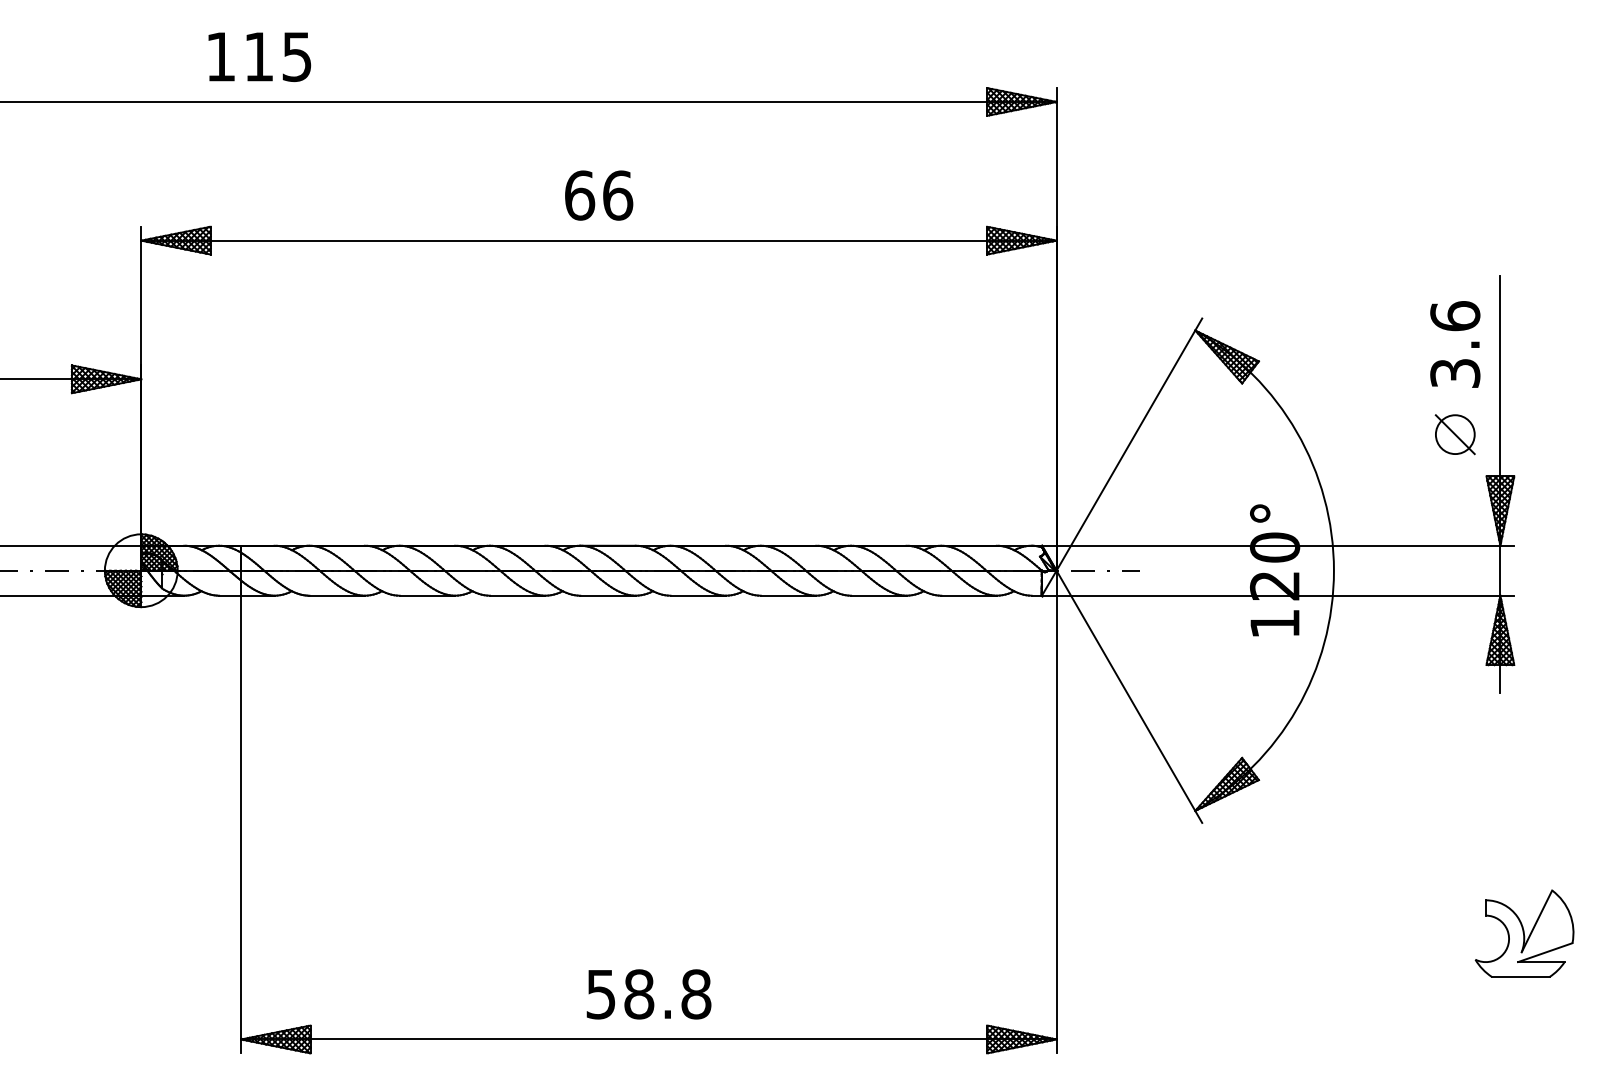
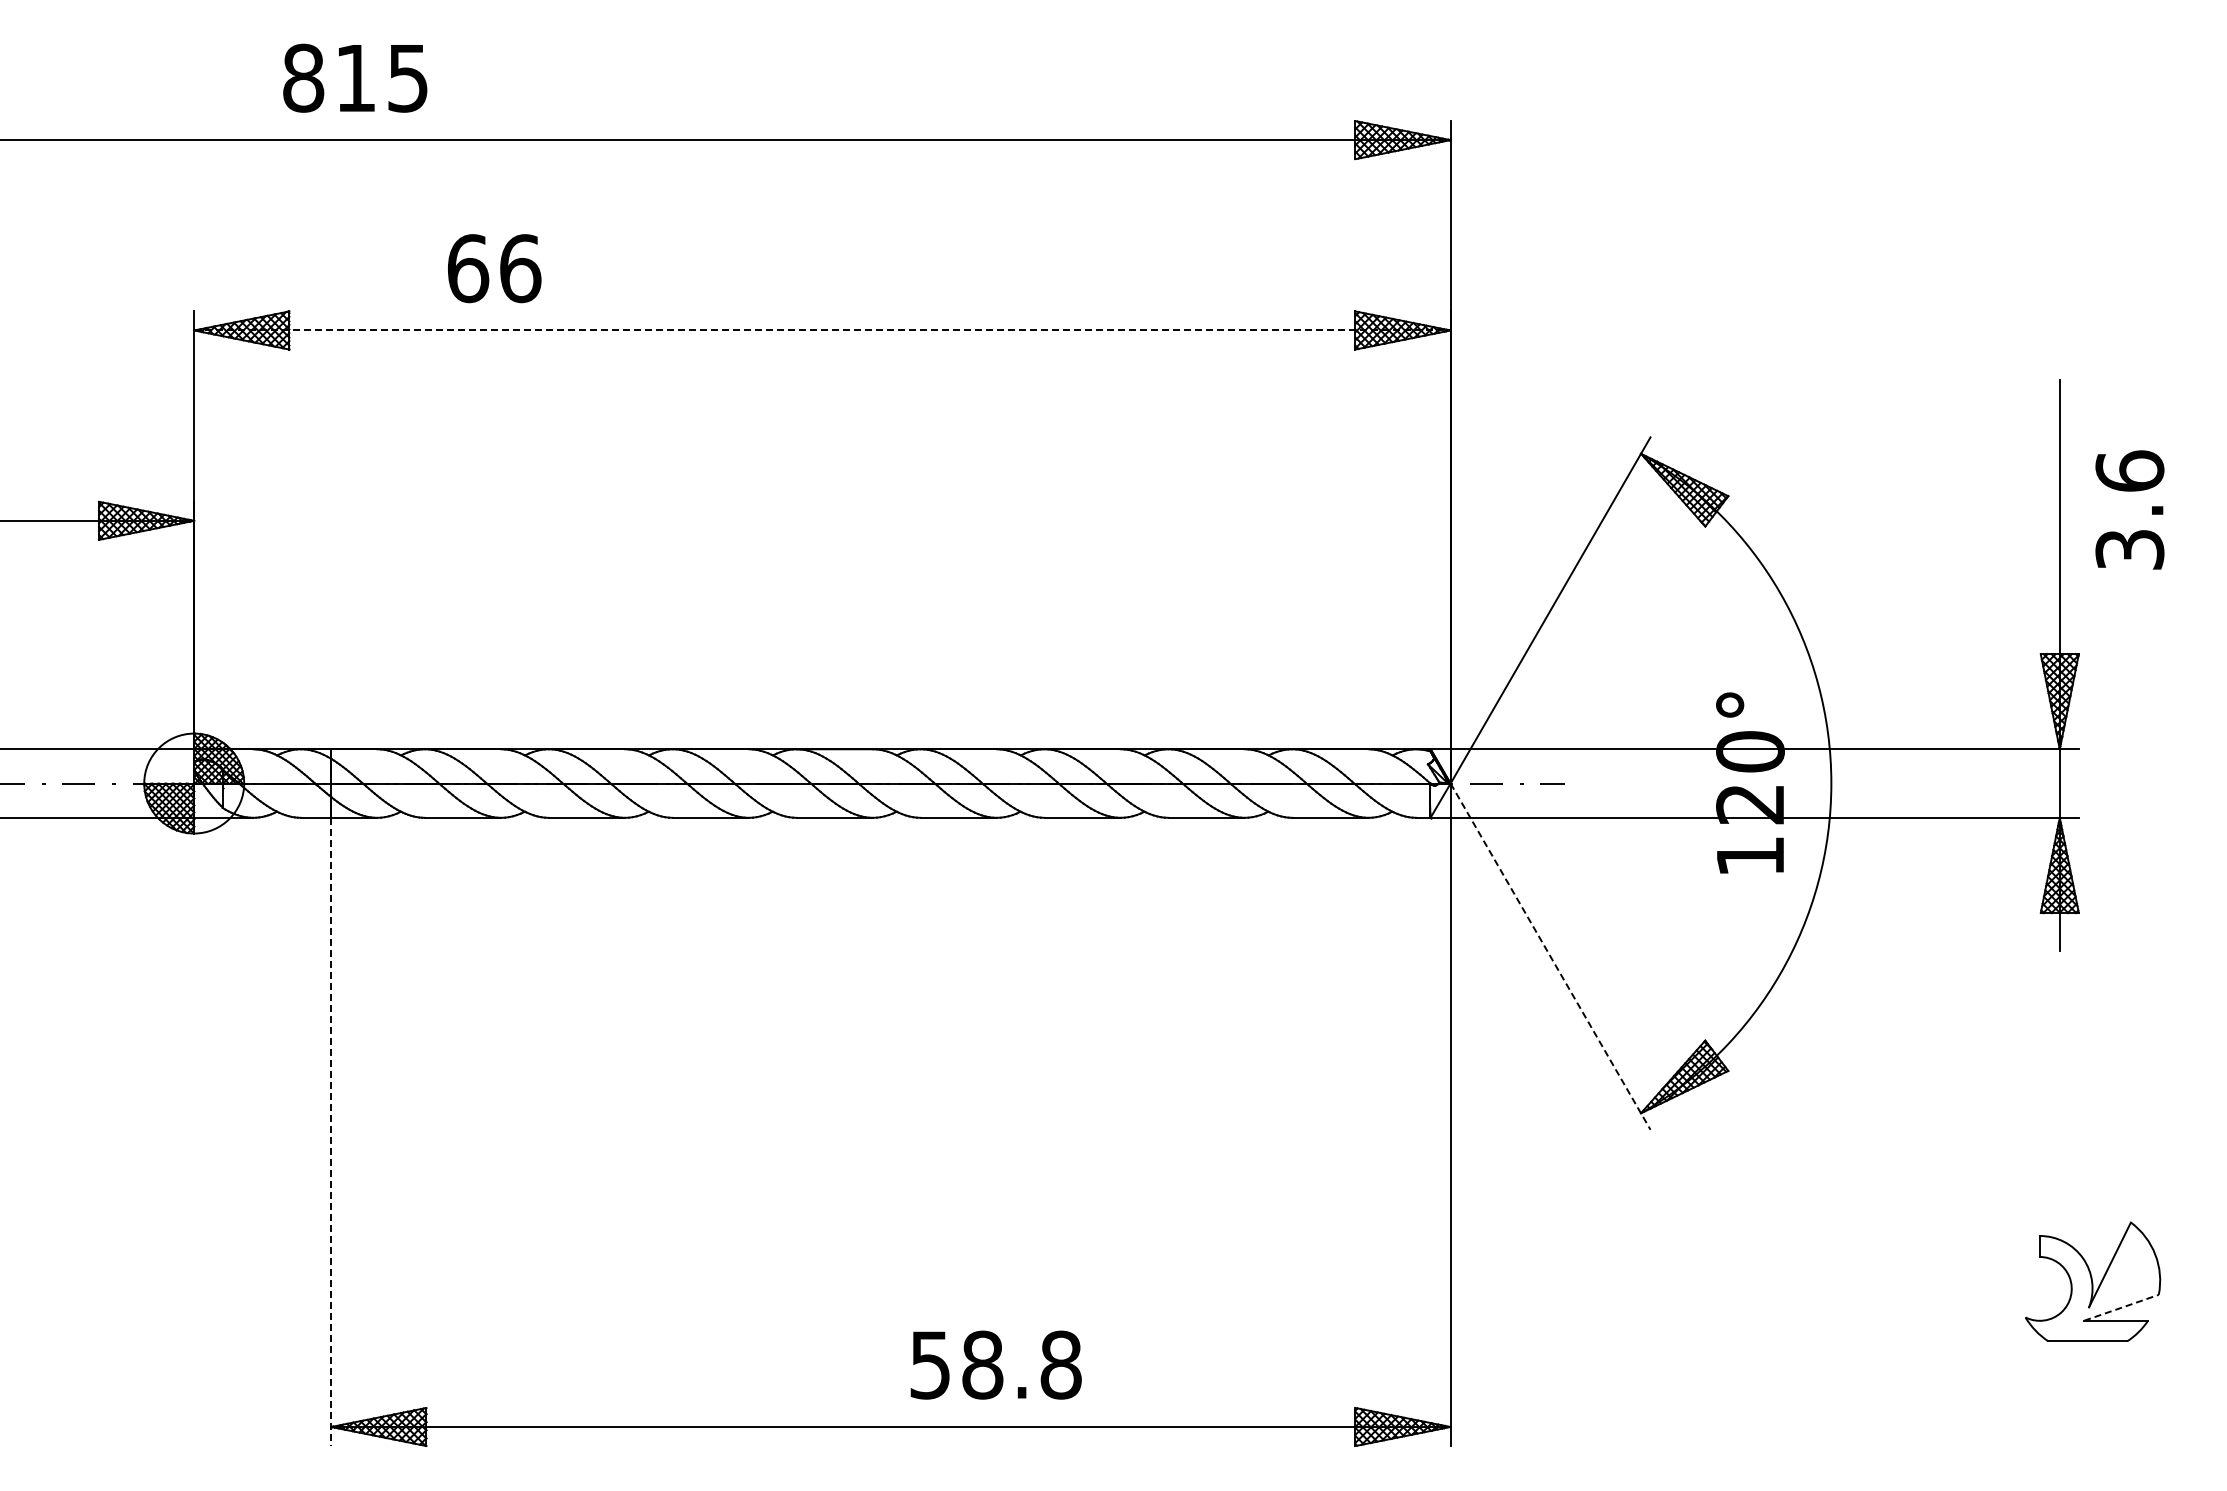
text: (220, 56) -> (303, 77), 115 -> 815
text: (599, 195) -> (494, 268), moved
line: (599, 240) -> (822, 330), solid -> dashed
text: (1454, 344) -> (2129, 509), moved
part: (1454, 434) -> (1997, 596), removed
line: (1129, 696) -> (1550, 956), solid -> dashed
line: (241, 824) -> (331, 1132), solid -> dashed
line: (1545, 952) -> (2121, 1307), solid -> dashed
text: (648, 993) -> (995, 1364), moved

